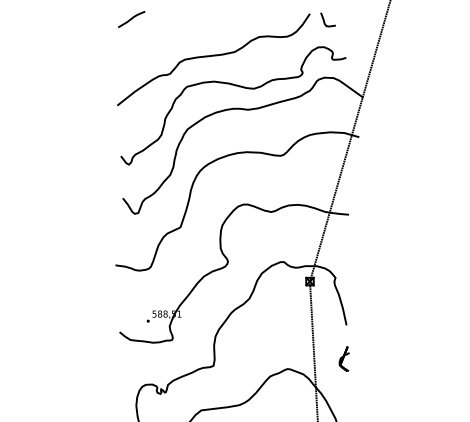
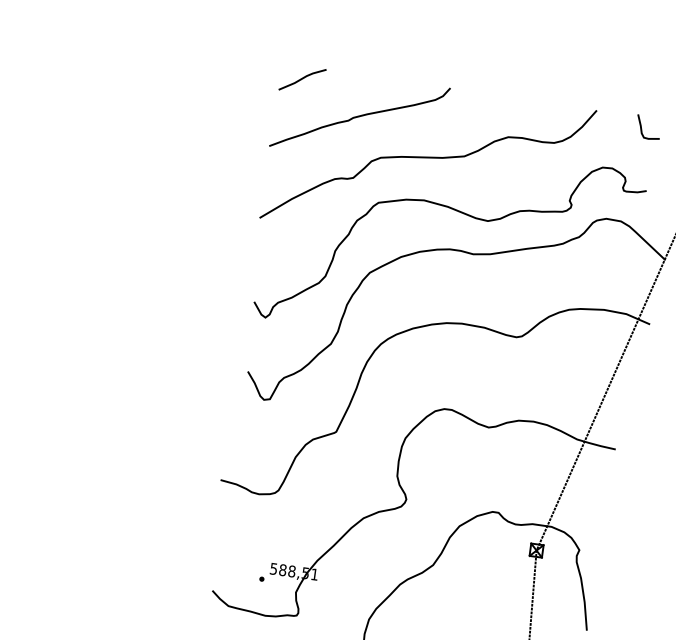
curve: (324, 19) -> (642, 126), moved
curve: (169, 37) -> (360, 117), added

